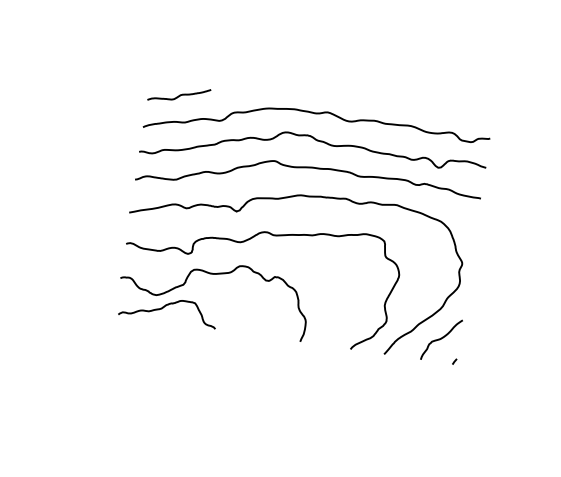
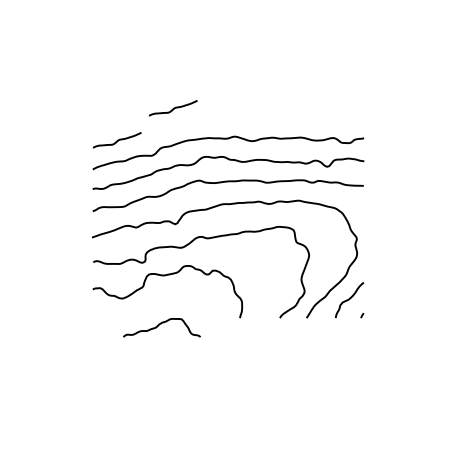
curve: (254, 65) -> (172, 108), added
curve: (165, 306) -> (159, 325), moved

